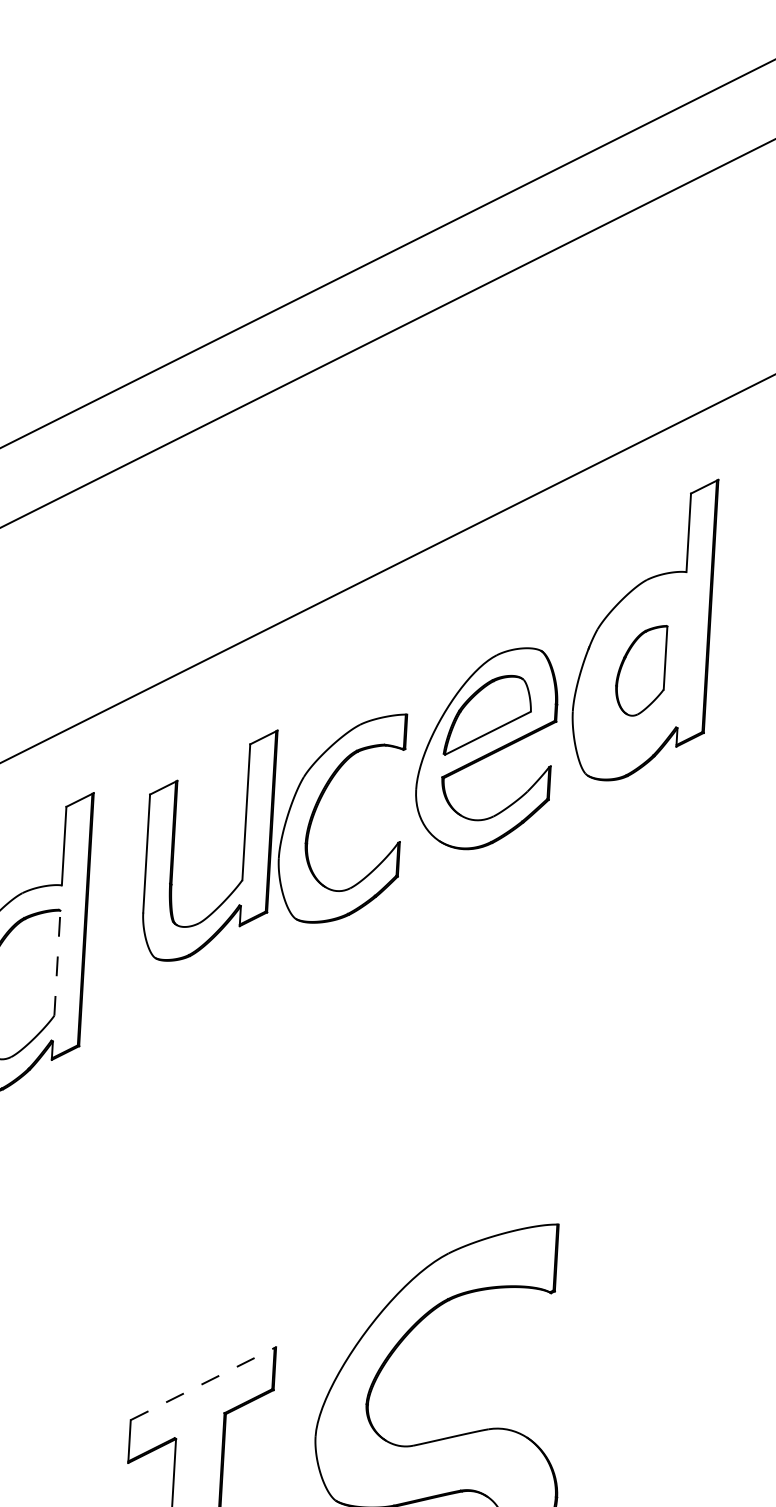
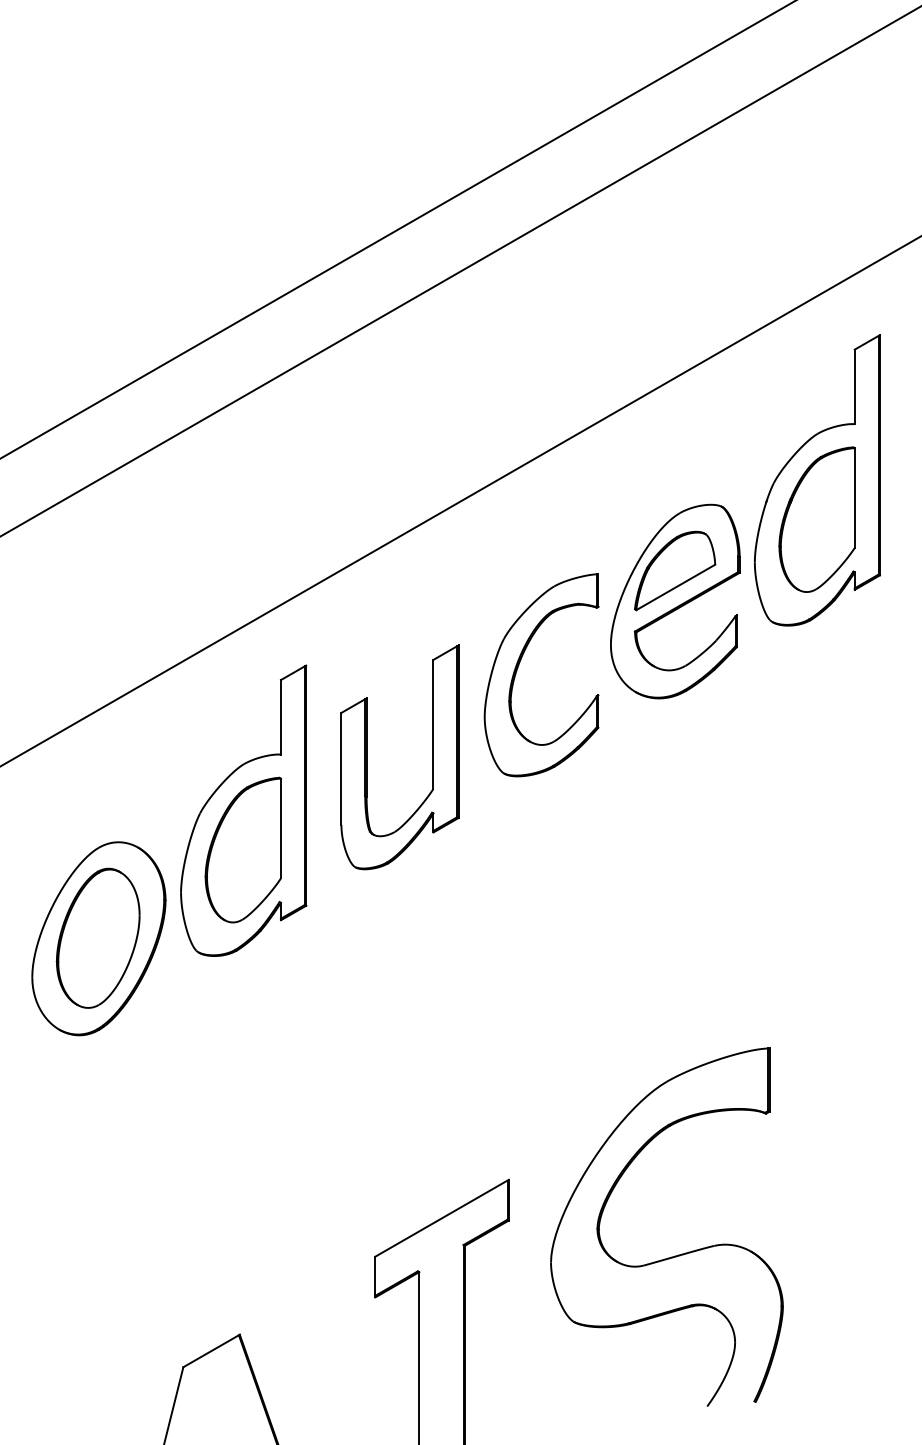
part: (640, 670) -> (816, 519), size x1.67
part: (174, 843) -> (367, 757), moved
line: (56, 963) -> (280, 828), dashed -> solid
line: (203, 1383) -> (442, 1218), dashed -> solid

